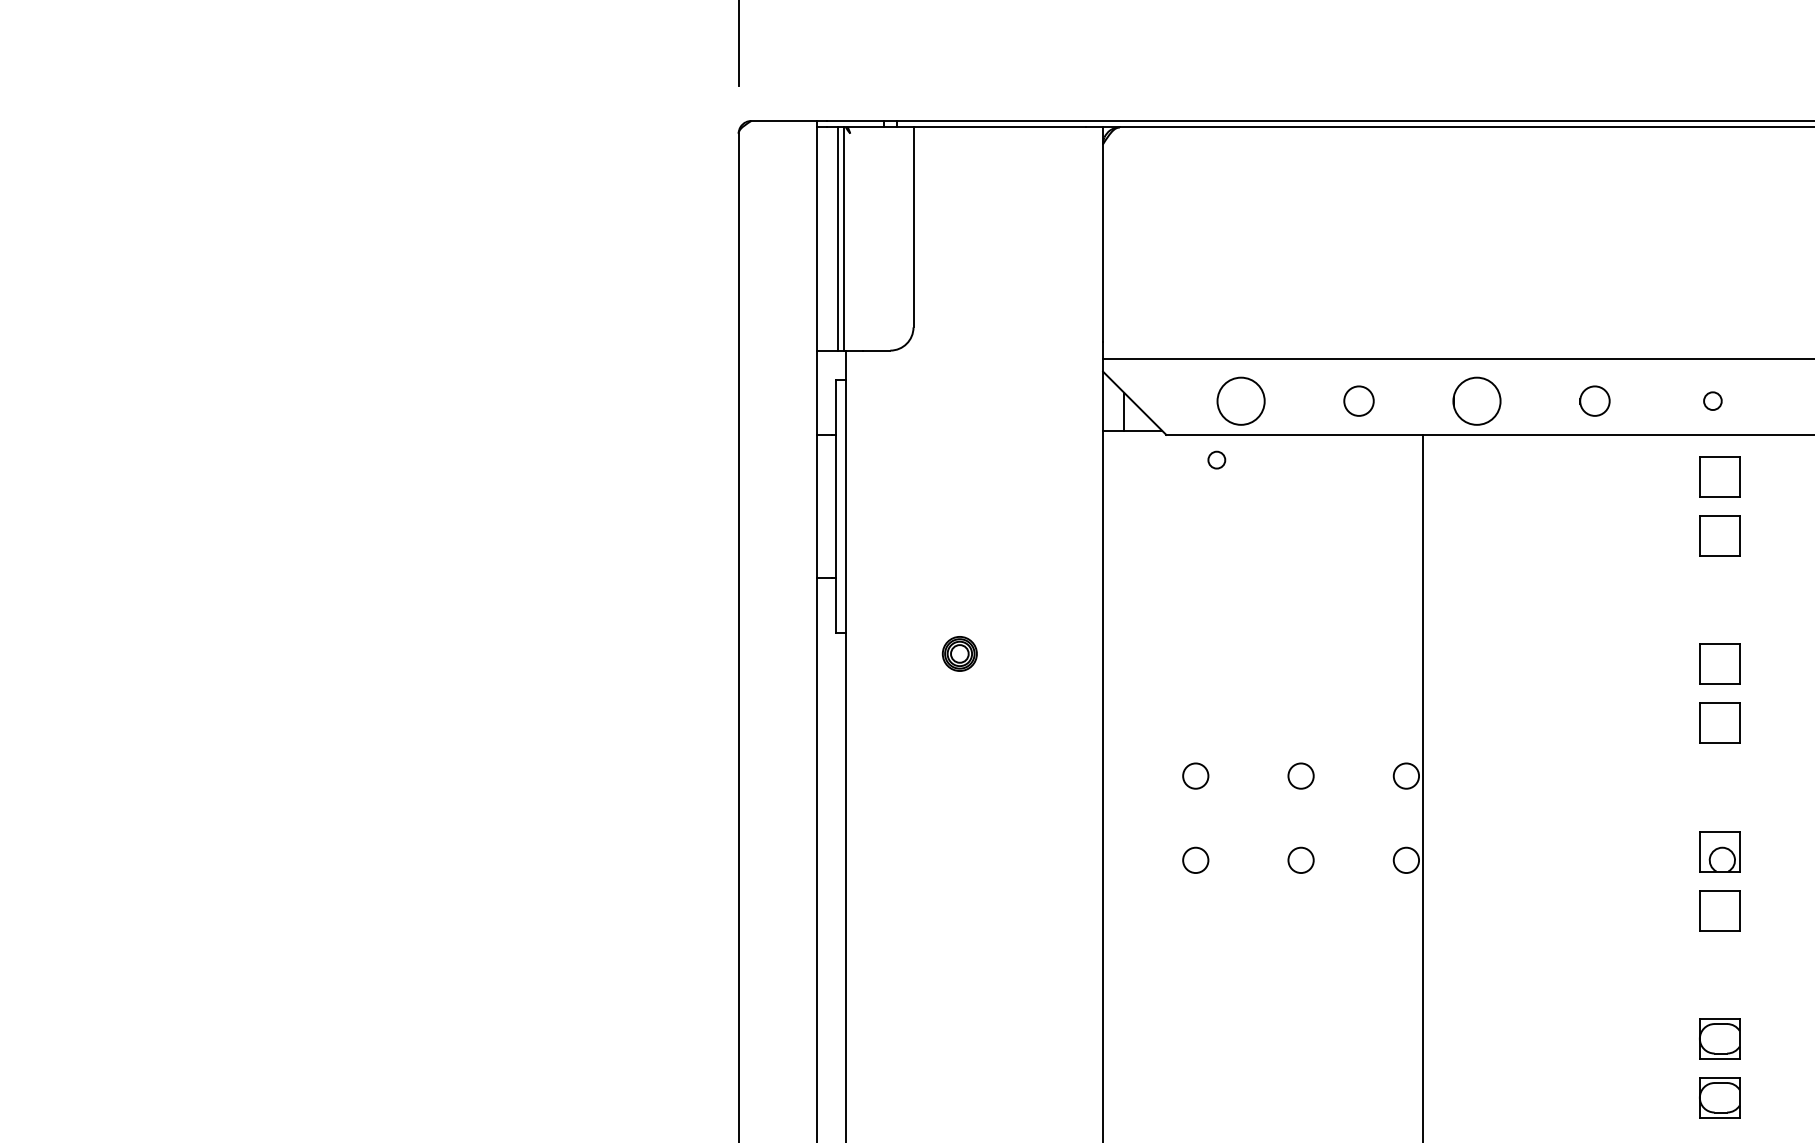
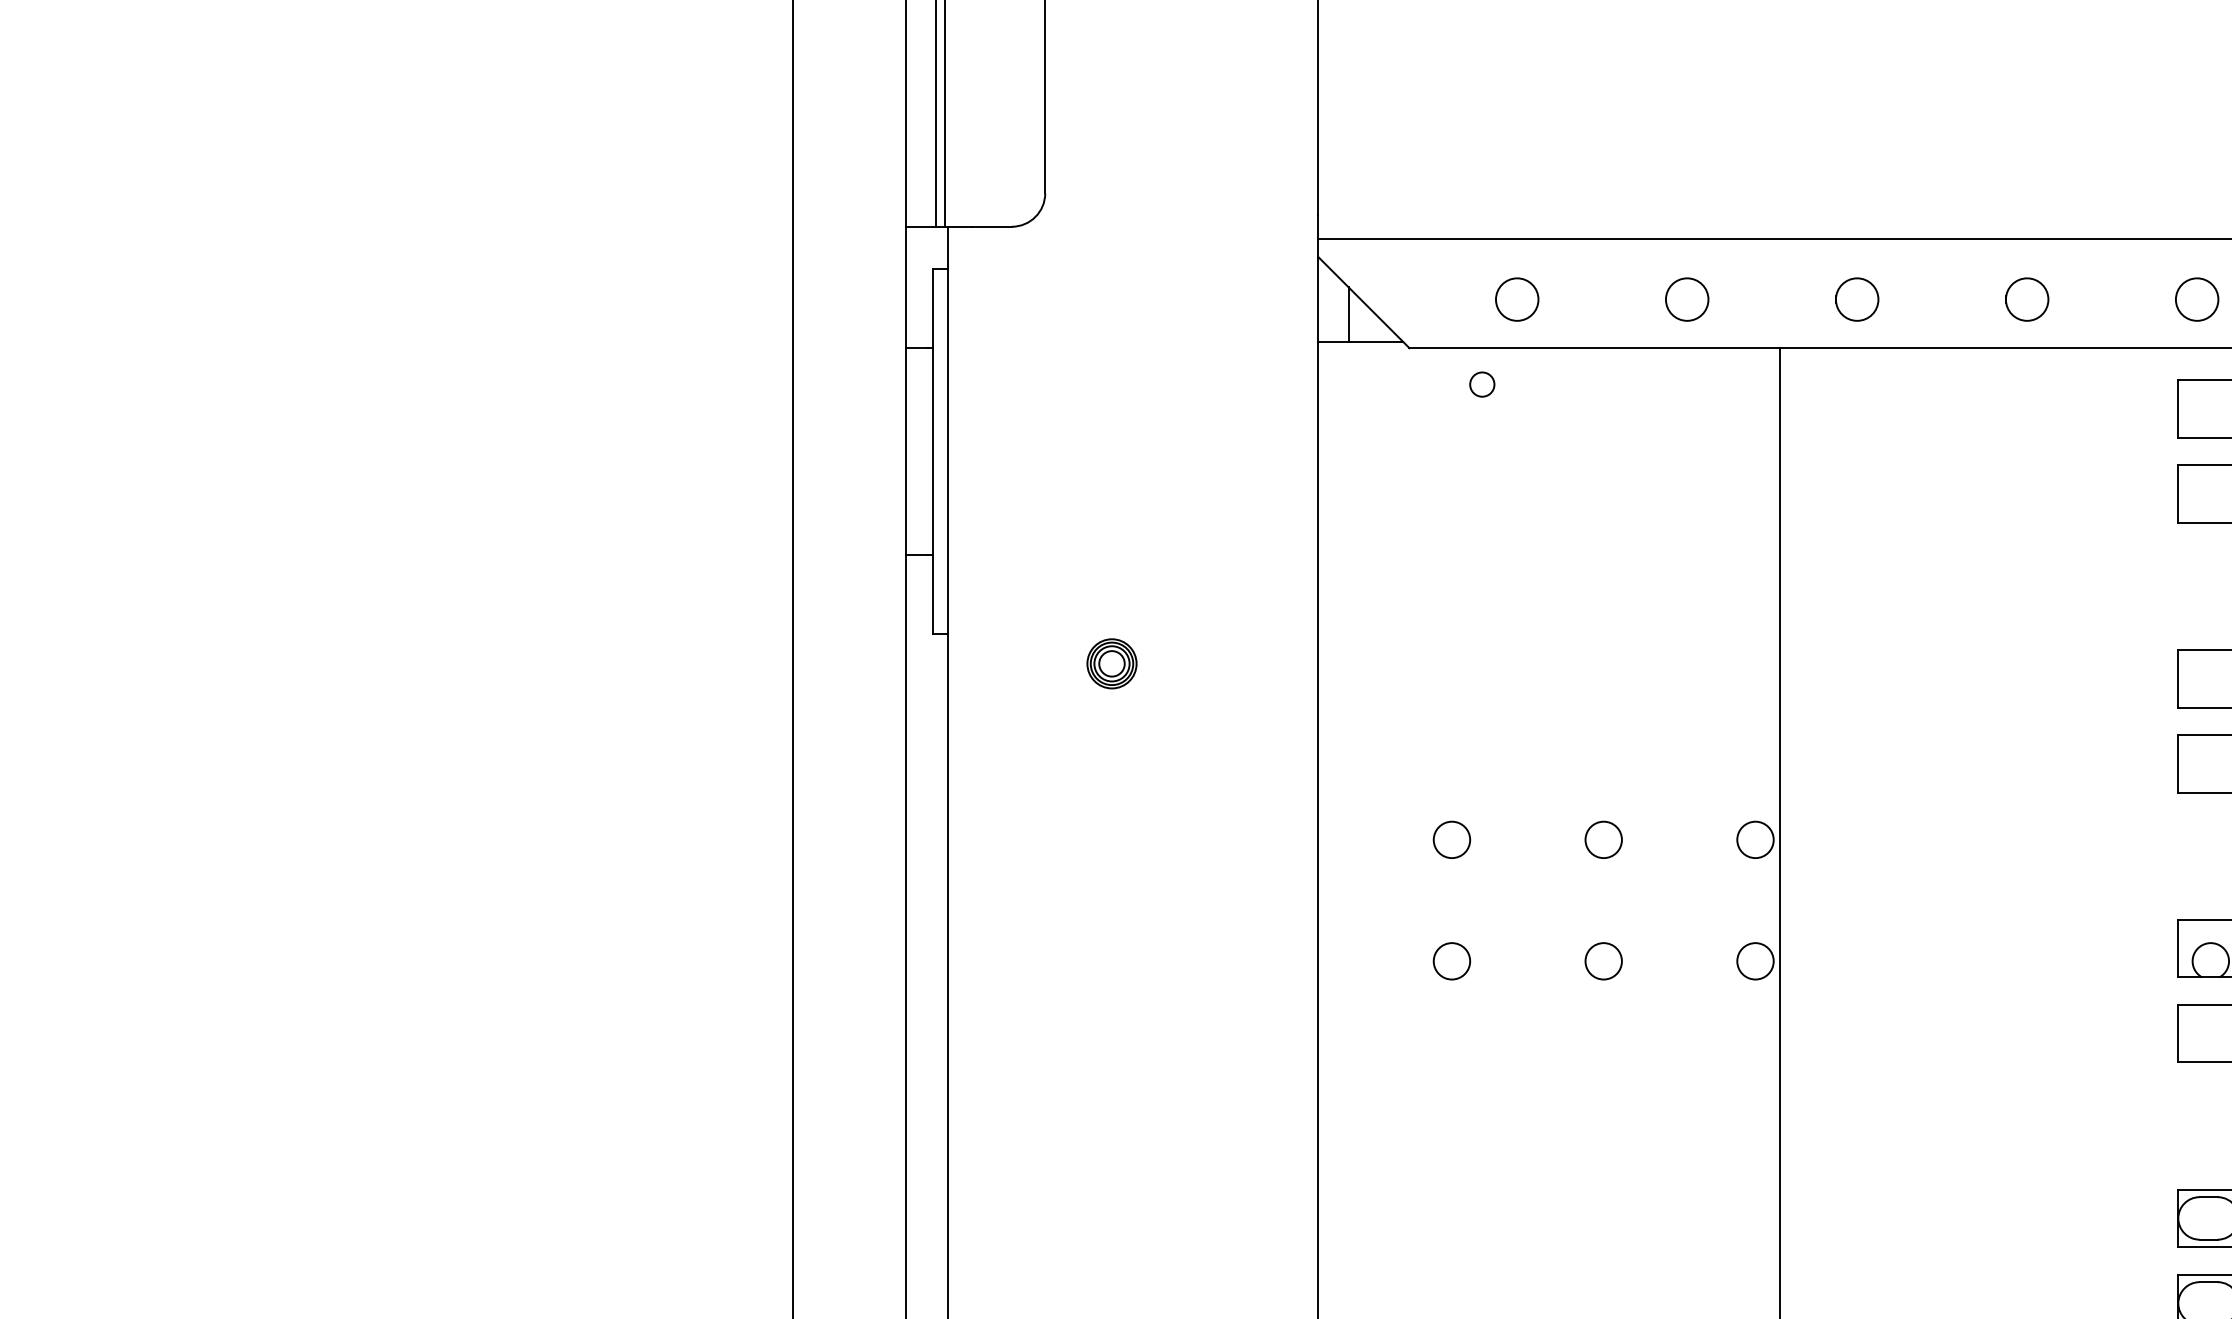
circle: (1240, 400) -> (1516, 298), size x0.62
circle: (1476, 400) -> (1856, 298), size x0.62
circle: (1712, 400) -> (2196, 298), size x1.67

